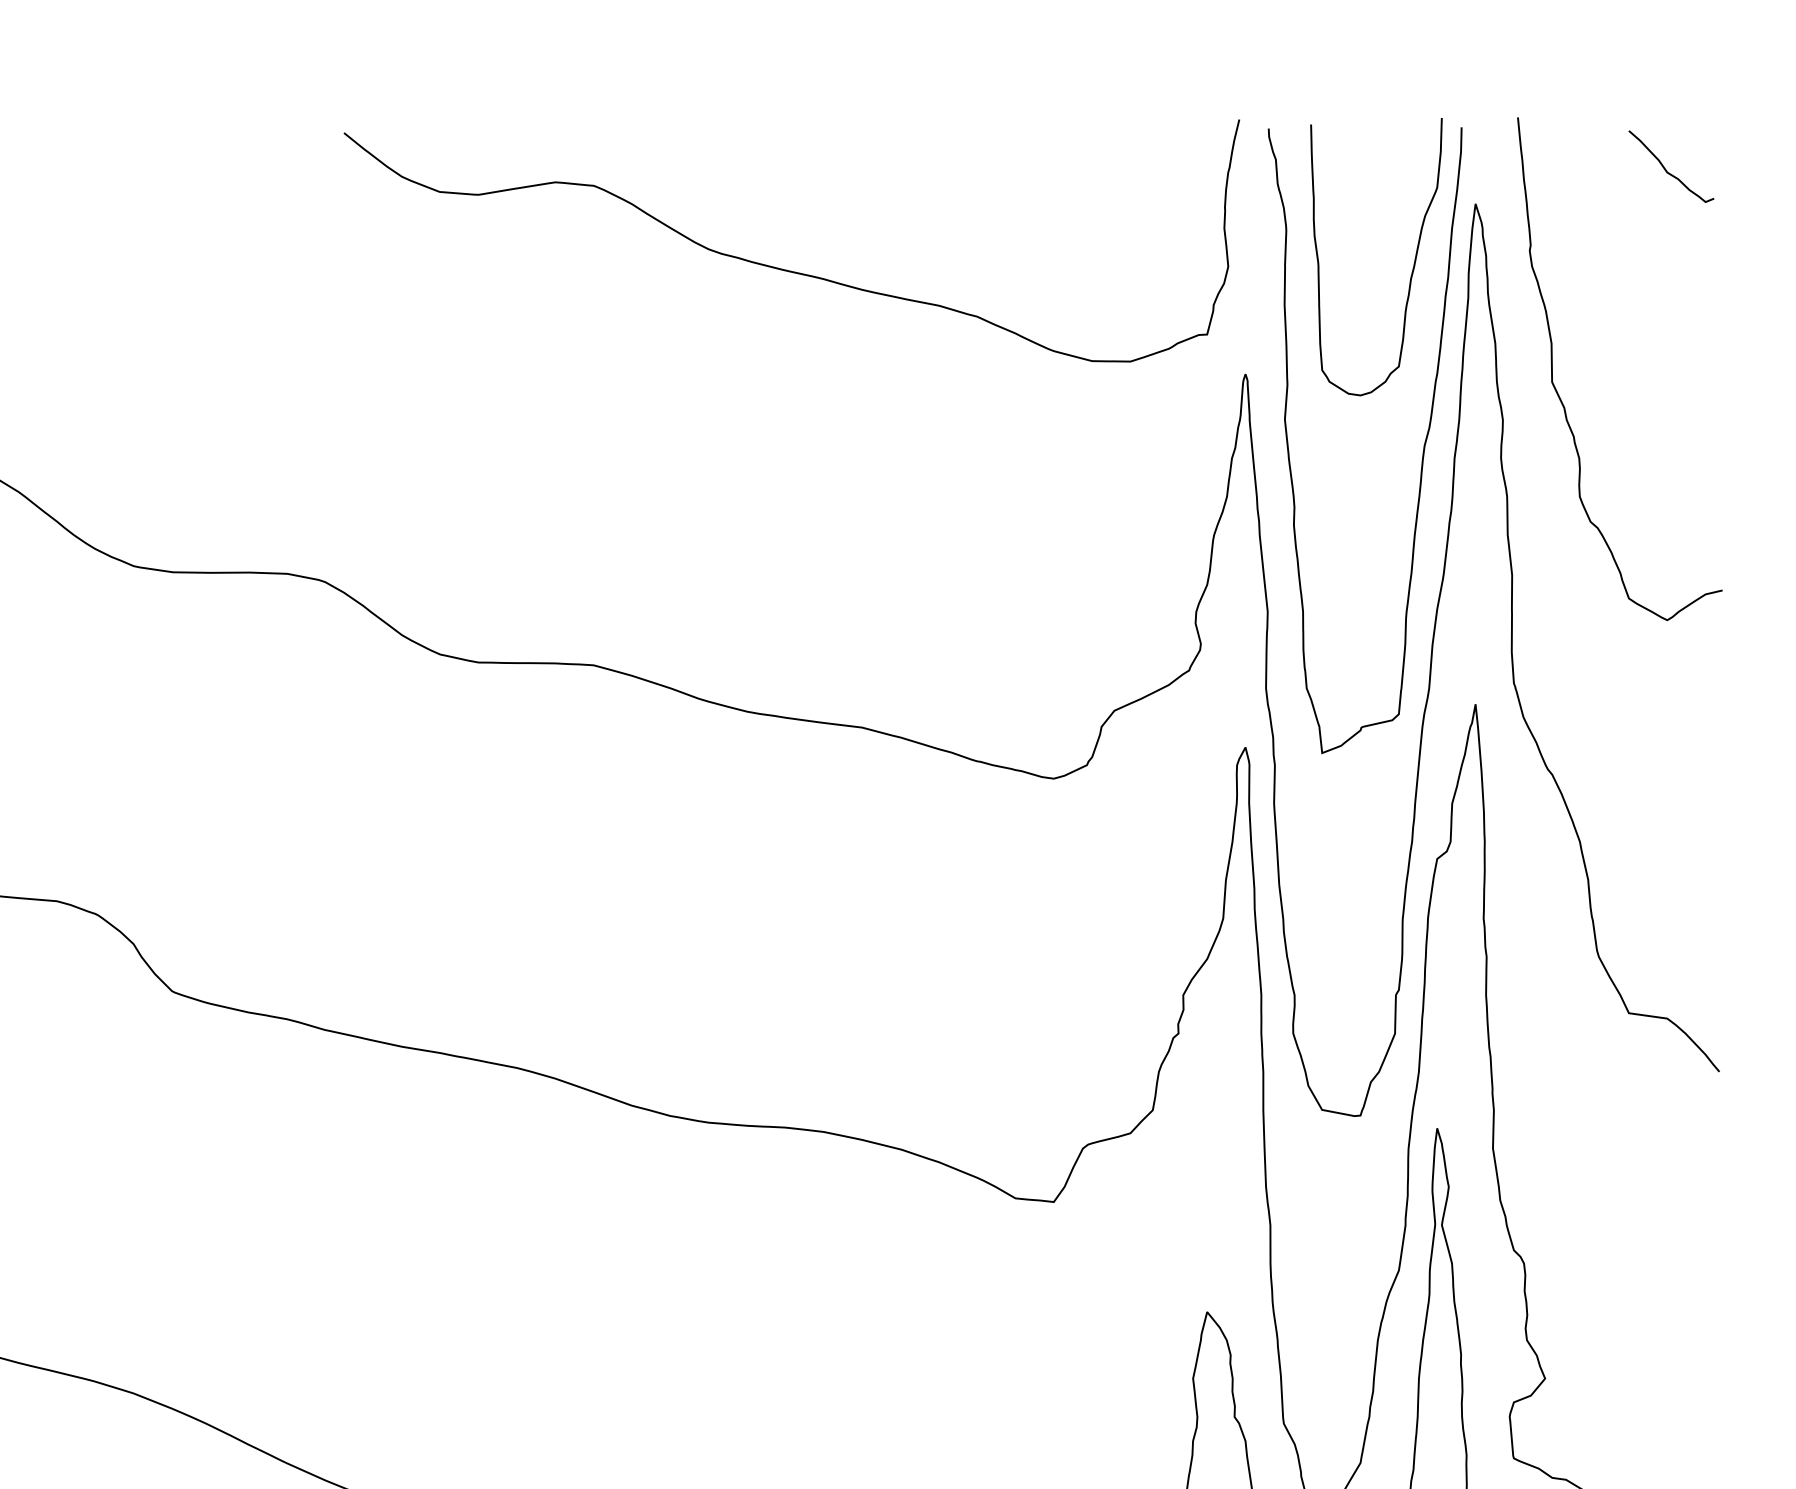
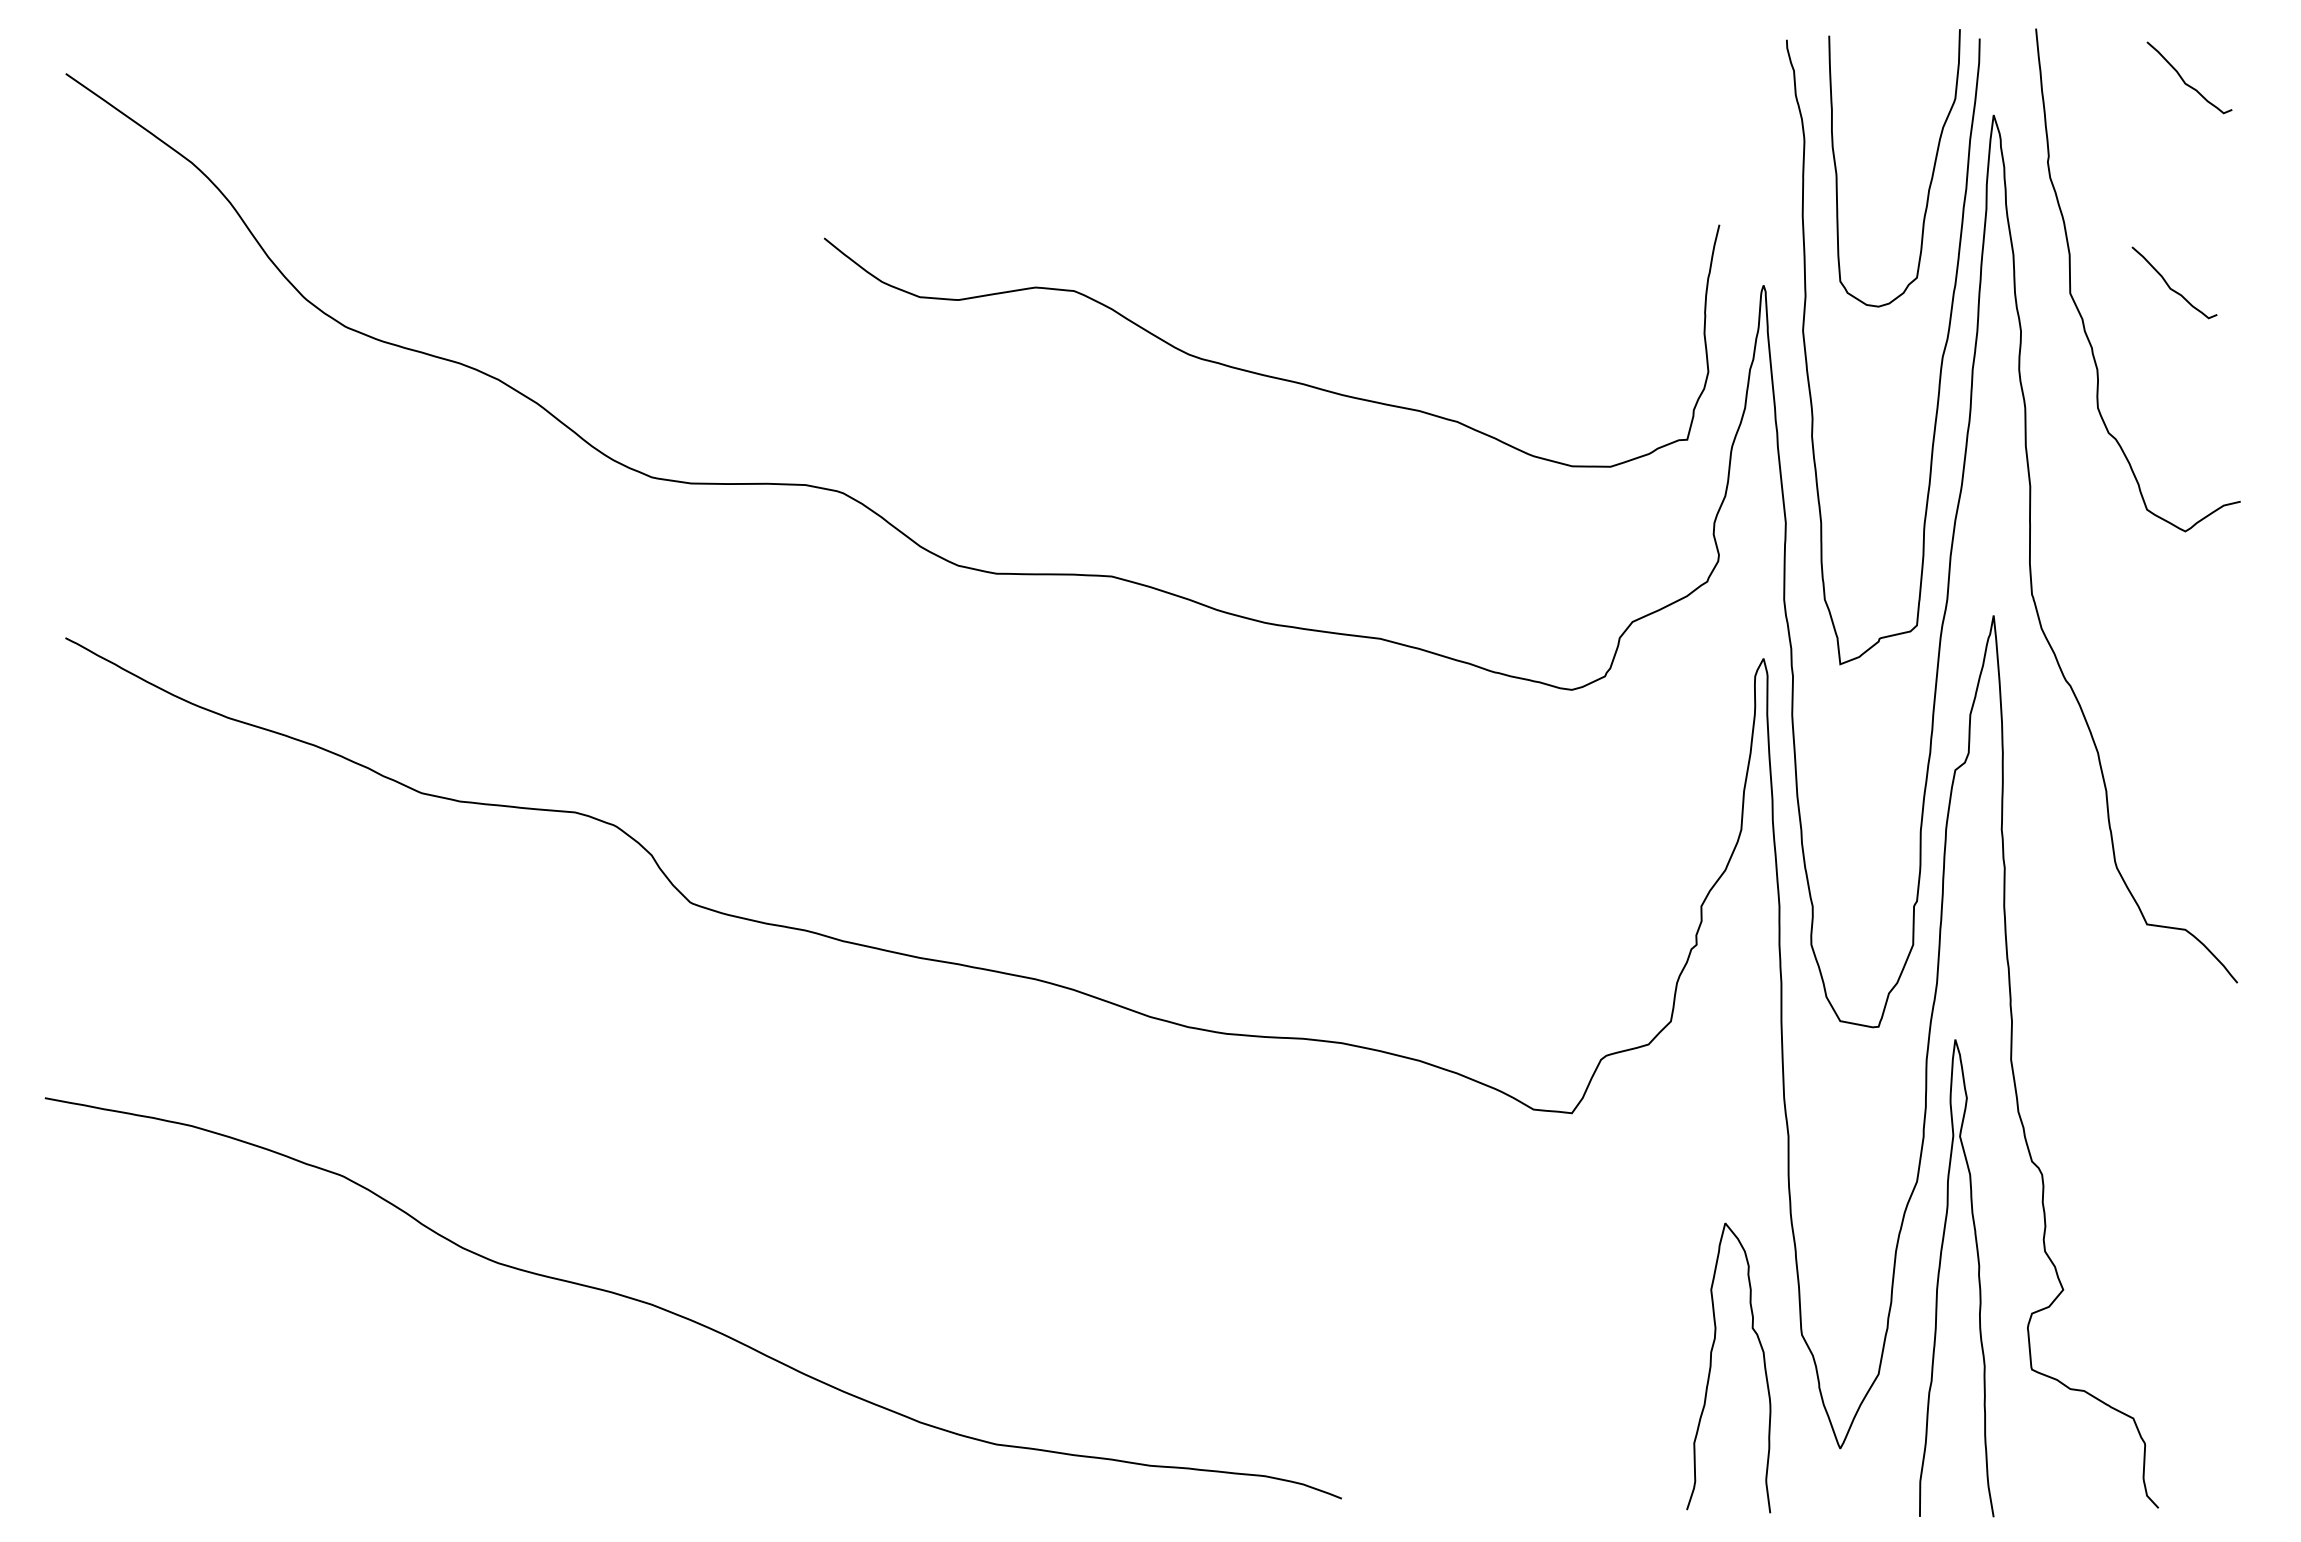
curve: (785, 269) -> (1265, 374), moved
curve: (1651, 374) -> (2169, 285), added

